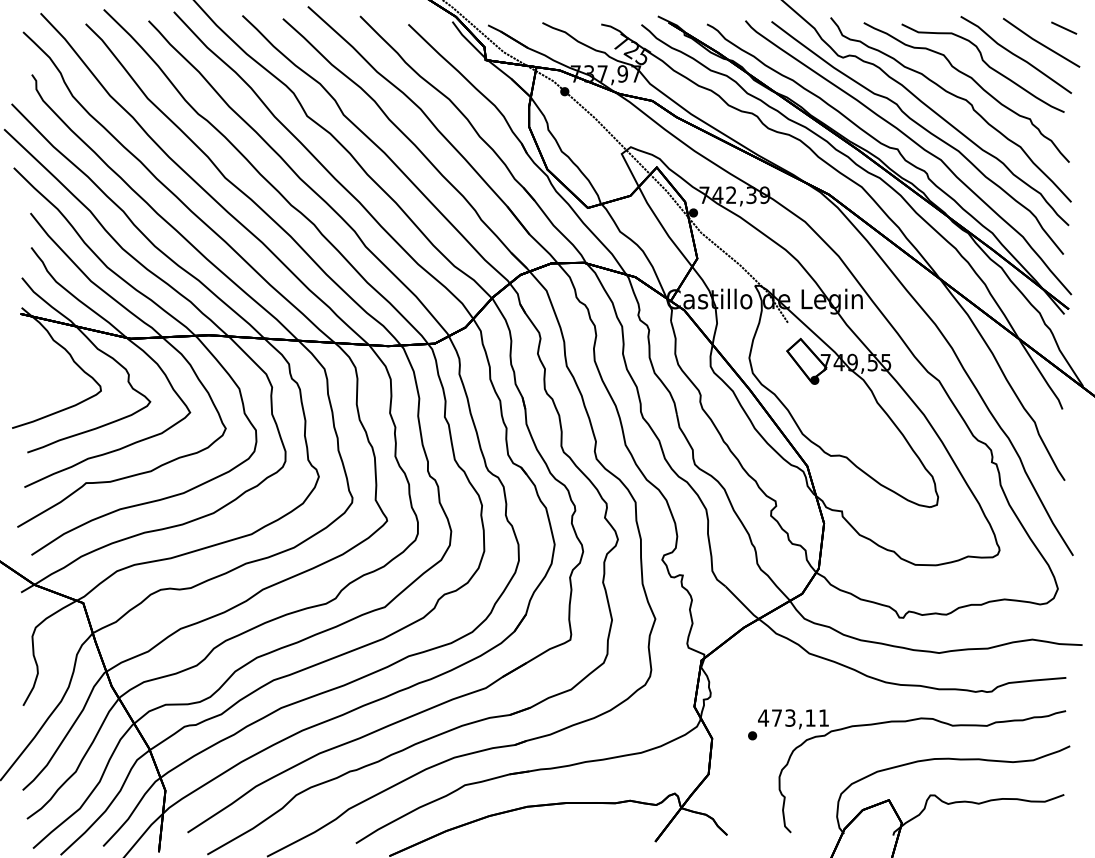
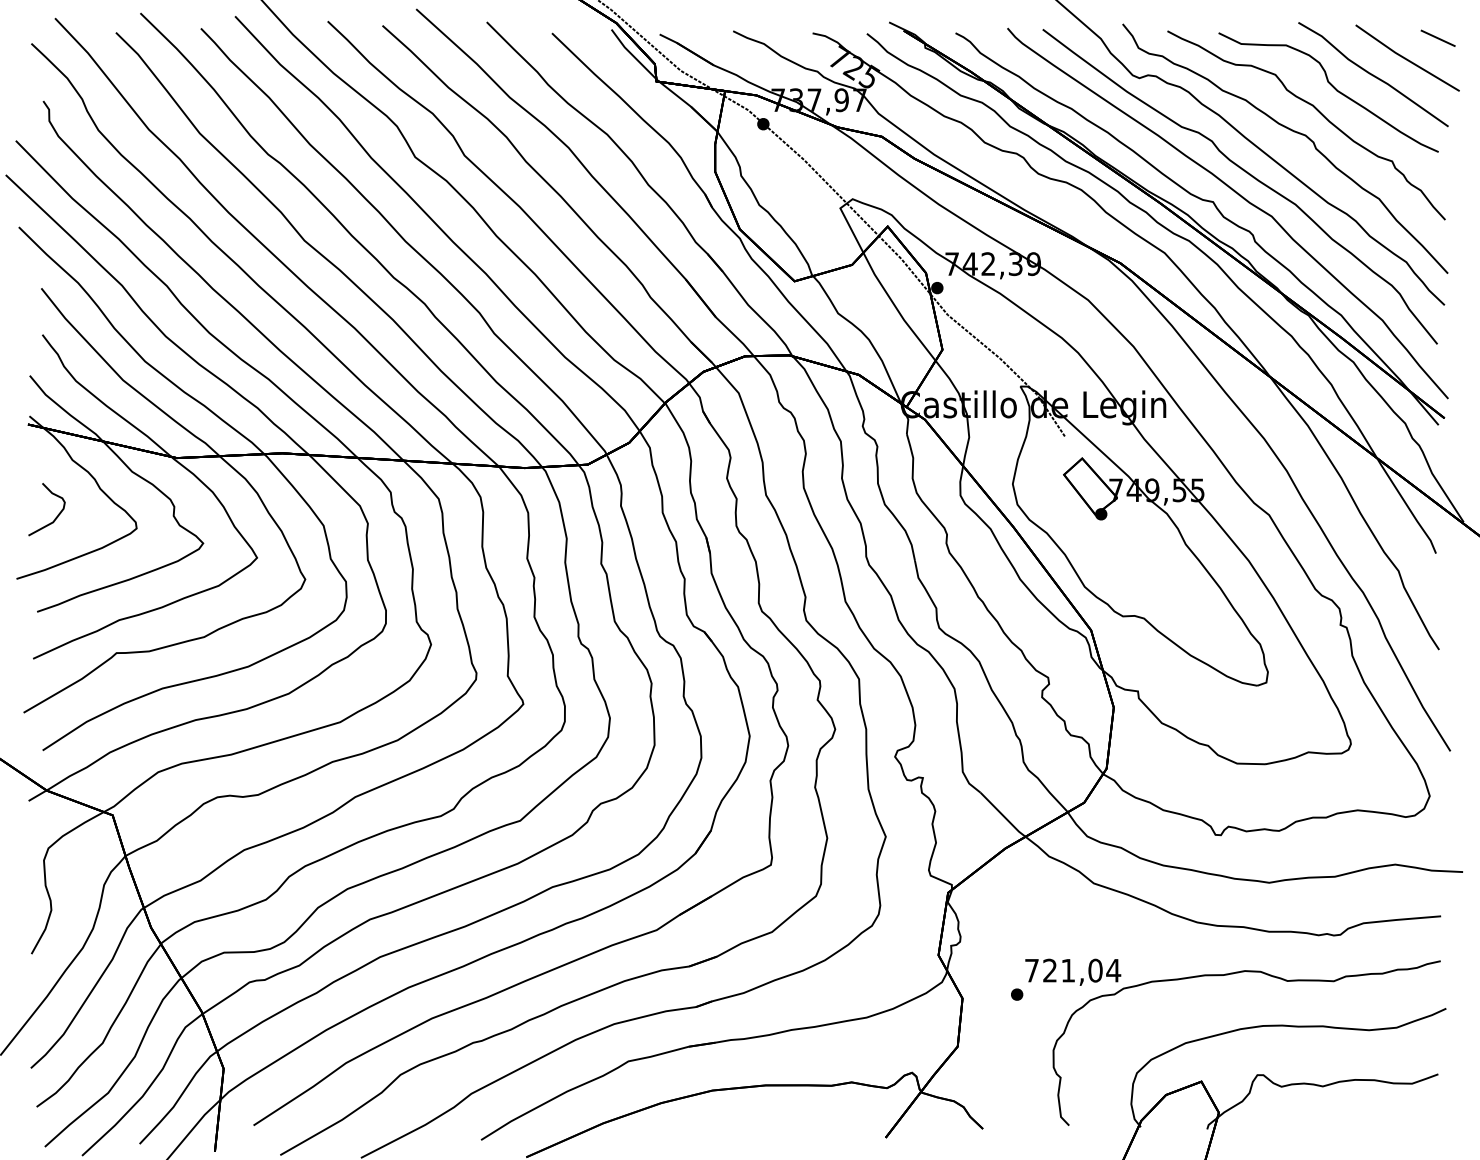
curve: (40, 382) -> (55, 517), added
text: (793, 717) -> (1072, 970), 473,11 -> 721,04

